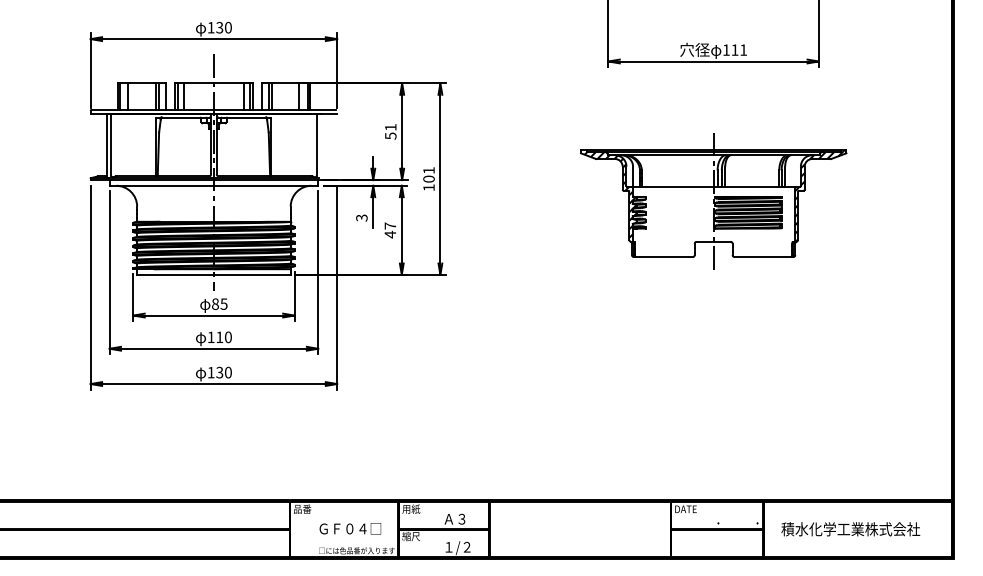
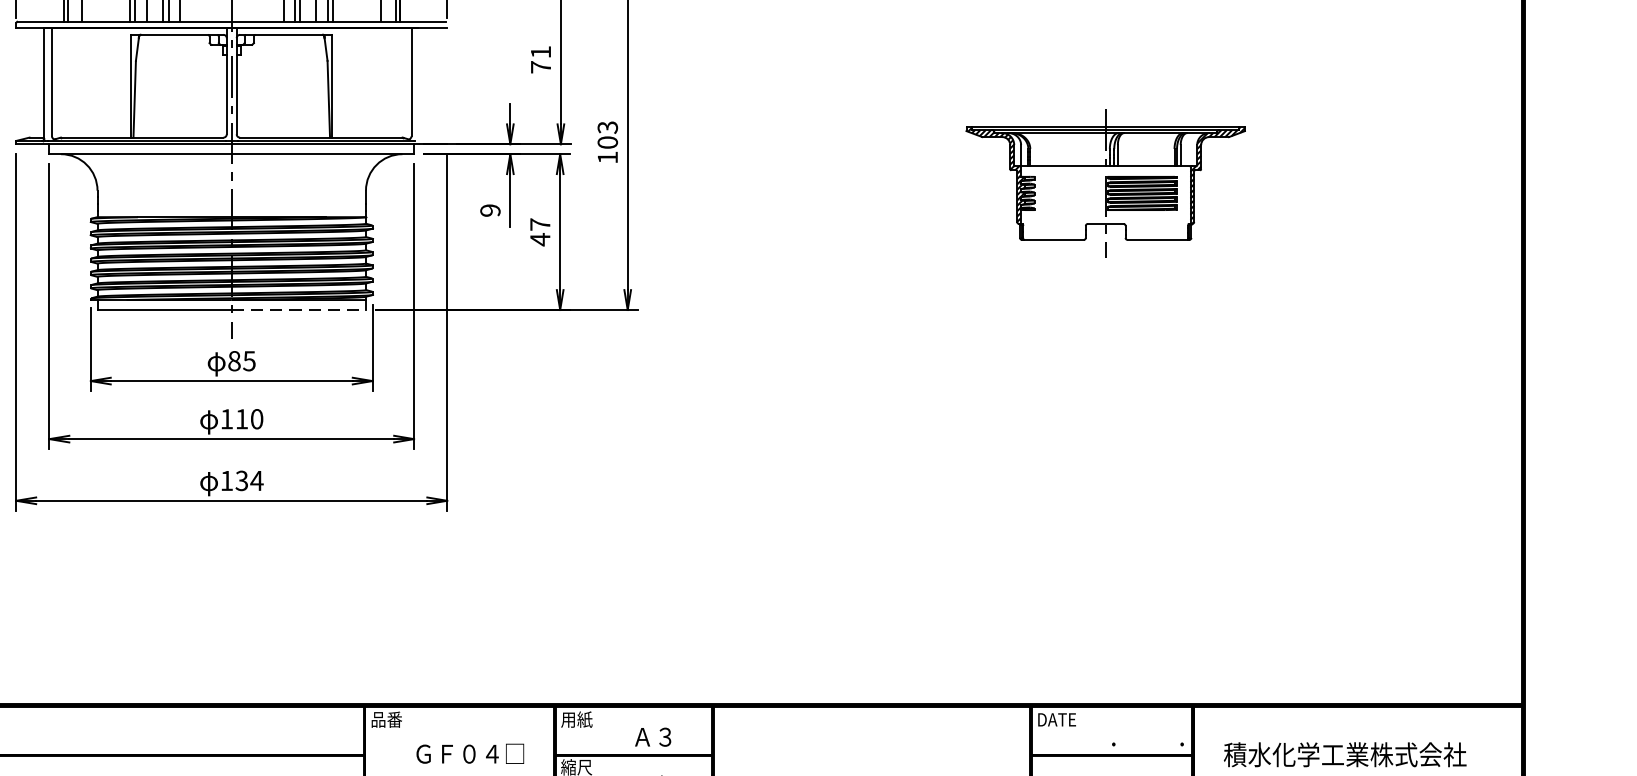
text: (390, 135) -> (540, 66), 51 -> 71
text: (428, 170) -> (606, 127), 101 -> 103
part: (713, 201) -> (1105, 181), size x0.6
text: (361, 217) -> (489, 209), 3 -> 9
line: (252, 274) -> (299, 309), solid -> dashed
text: (228, 372) -> (257, 480), 130 -> 134

